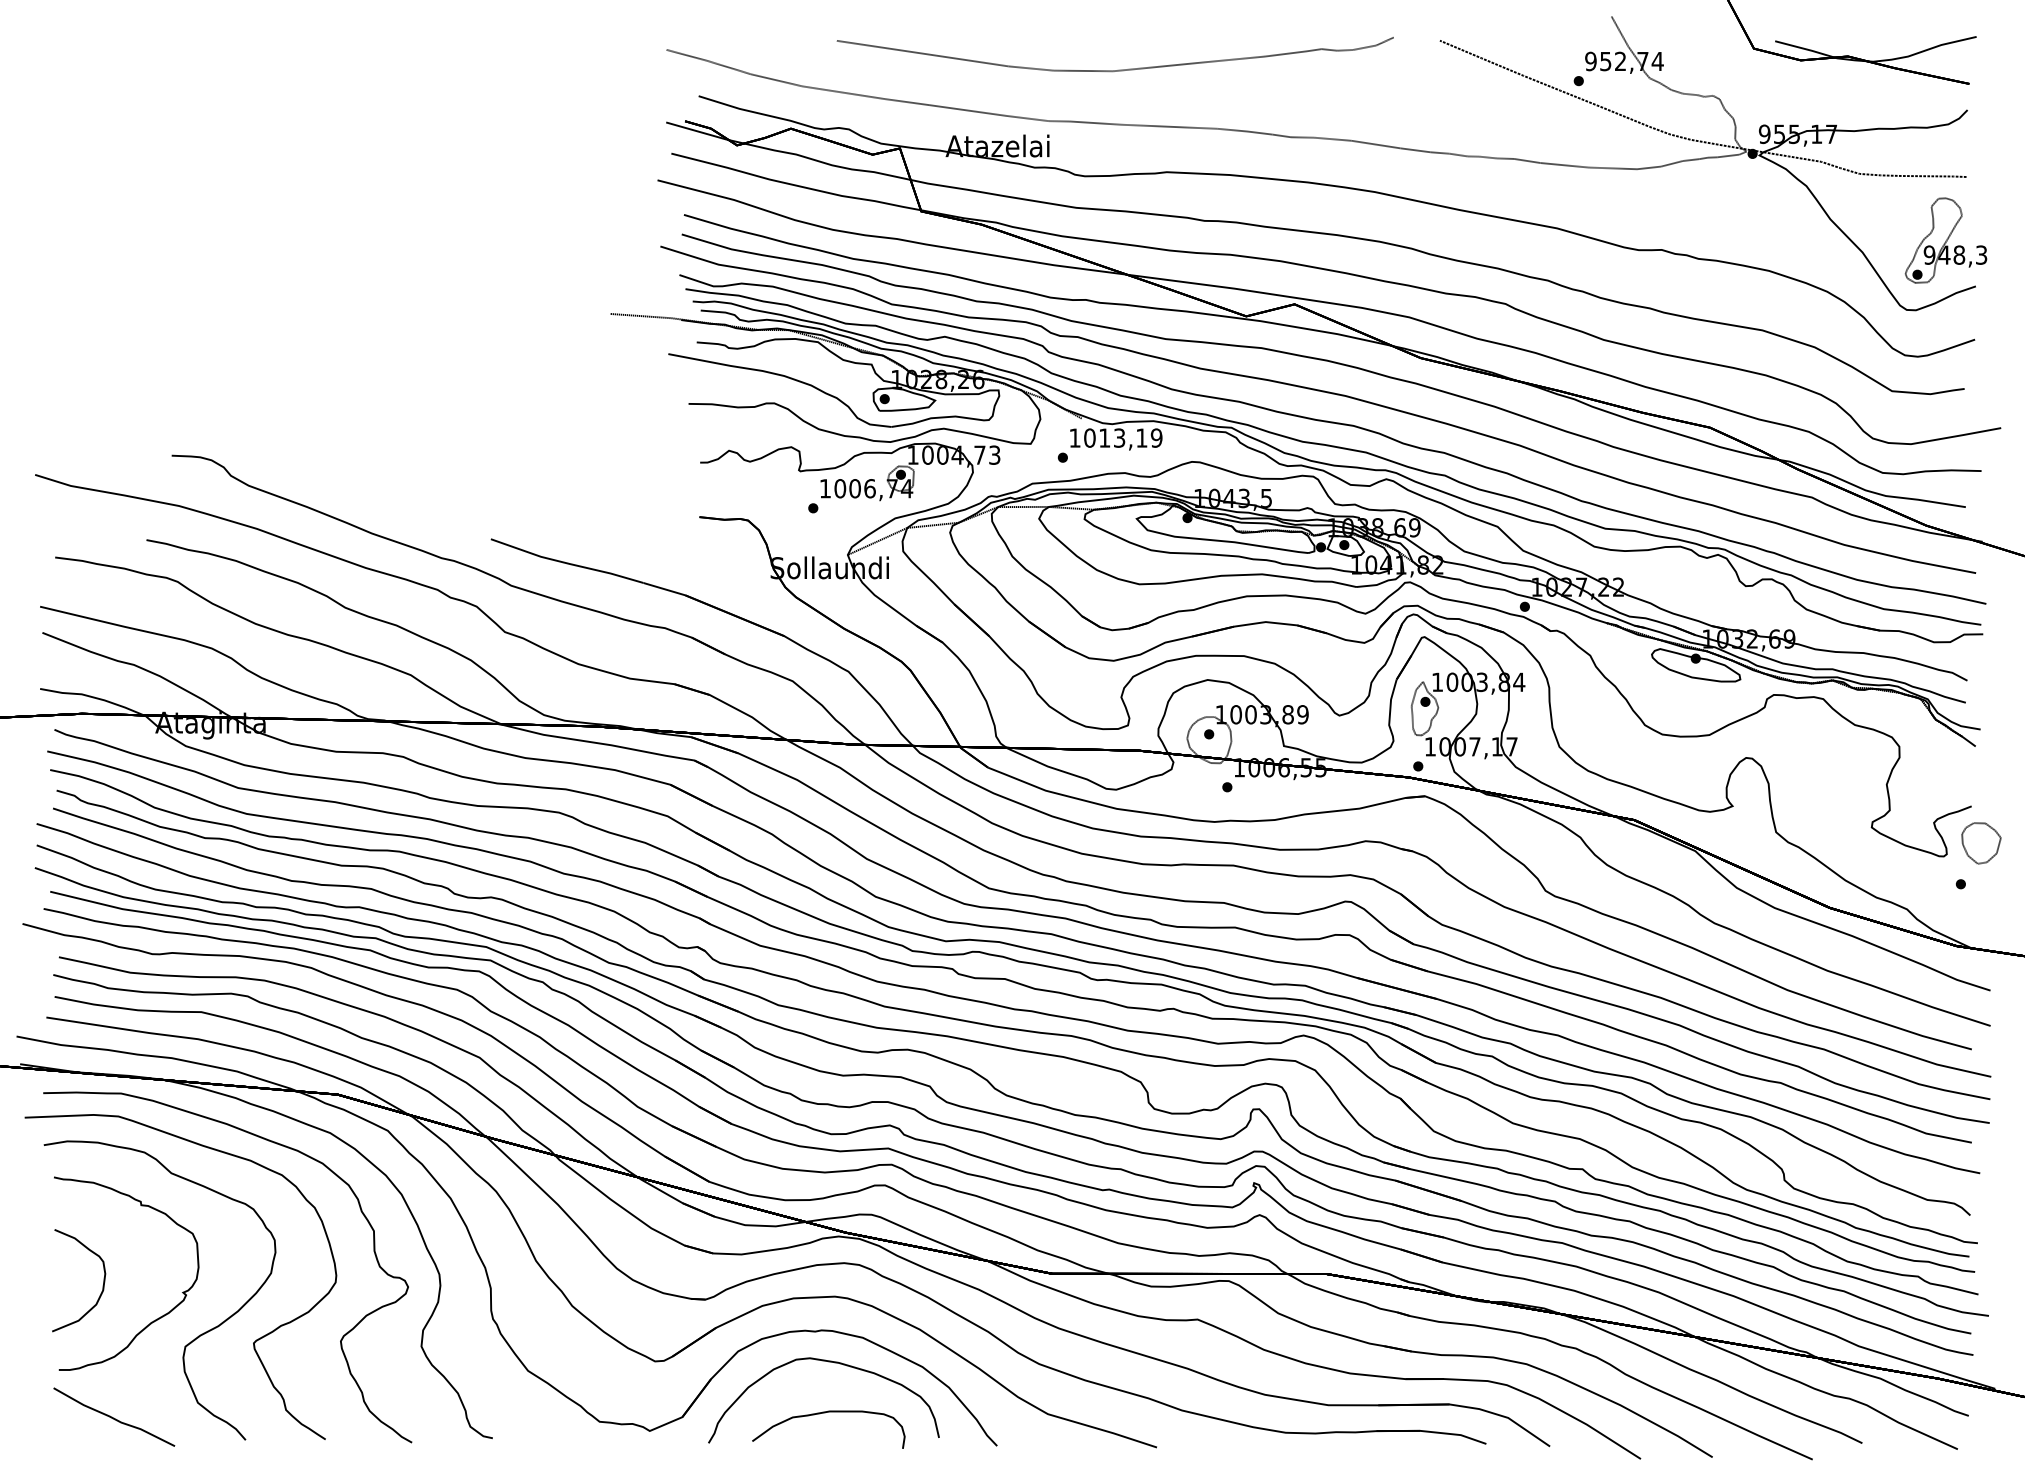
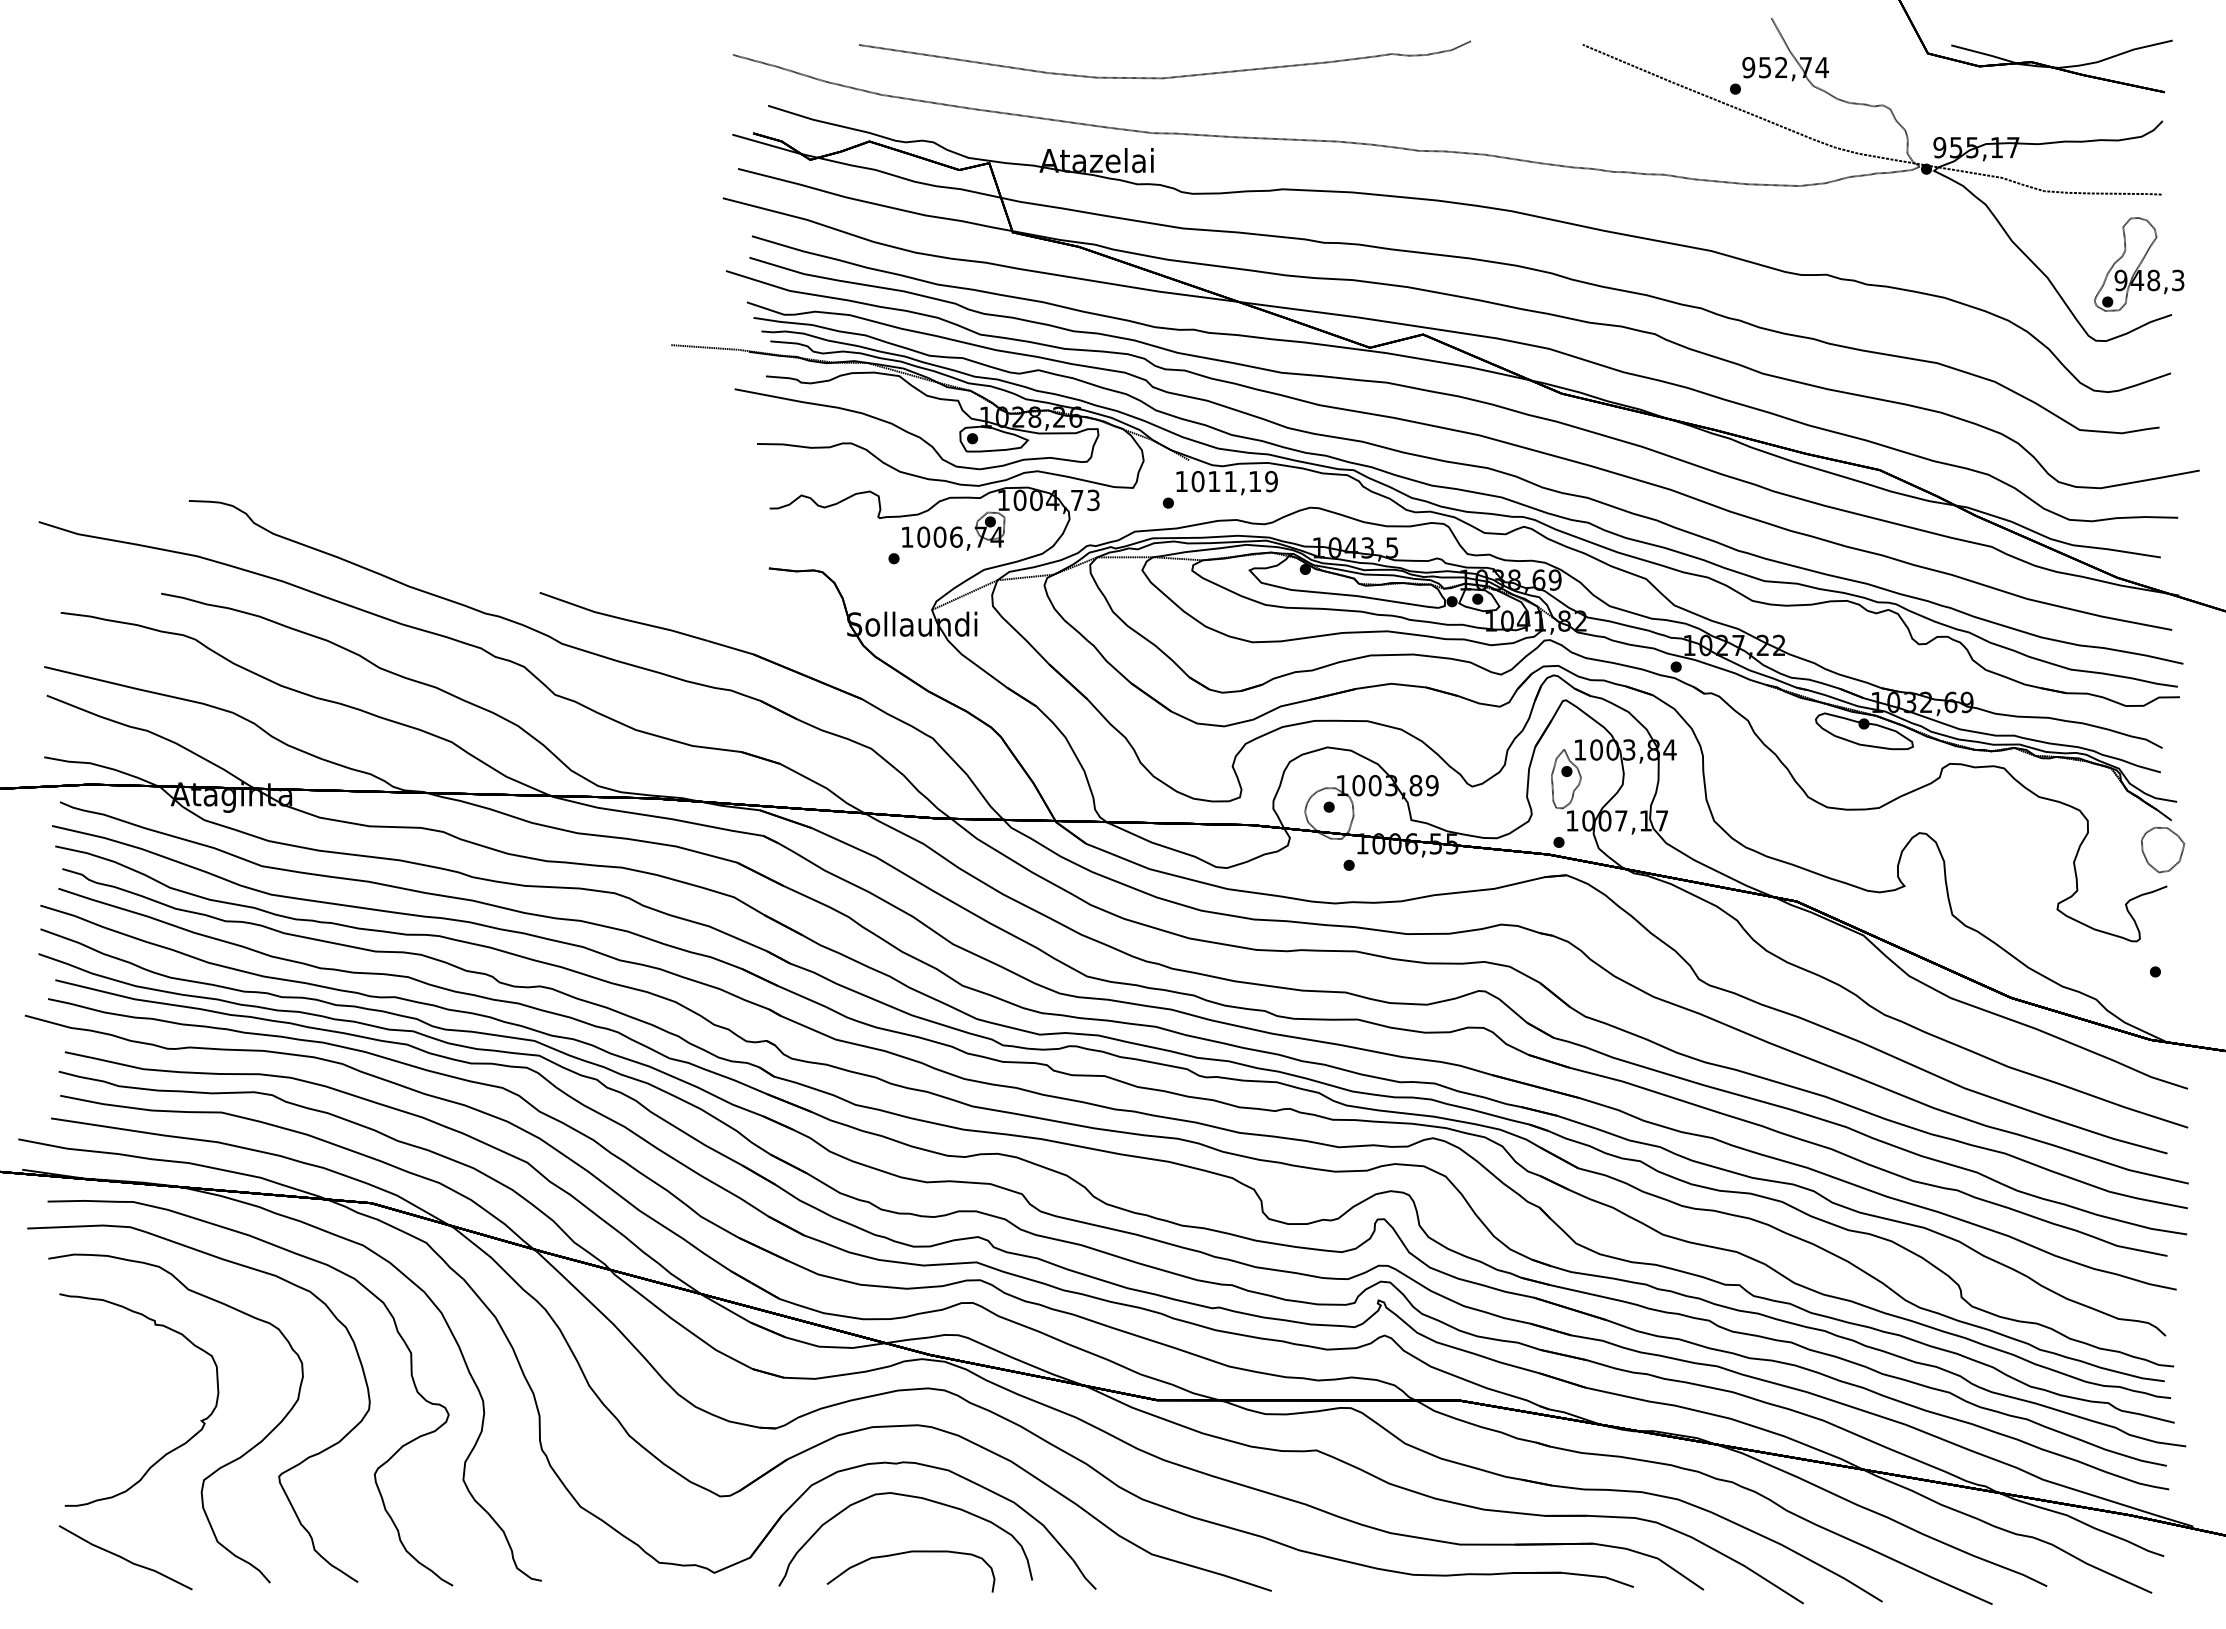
curve: (1119, 69) -> (1169, 76), moved
text: (1119, 438) -> (1230, 481), 1013,19 -> 1011,19
part: (1980, 843) -> (2162, 850), moved
part: (103, 1281) -> (113, 1408), removed

